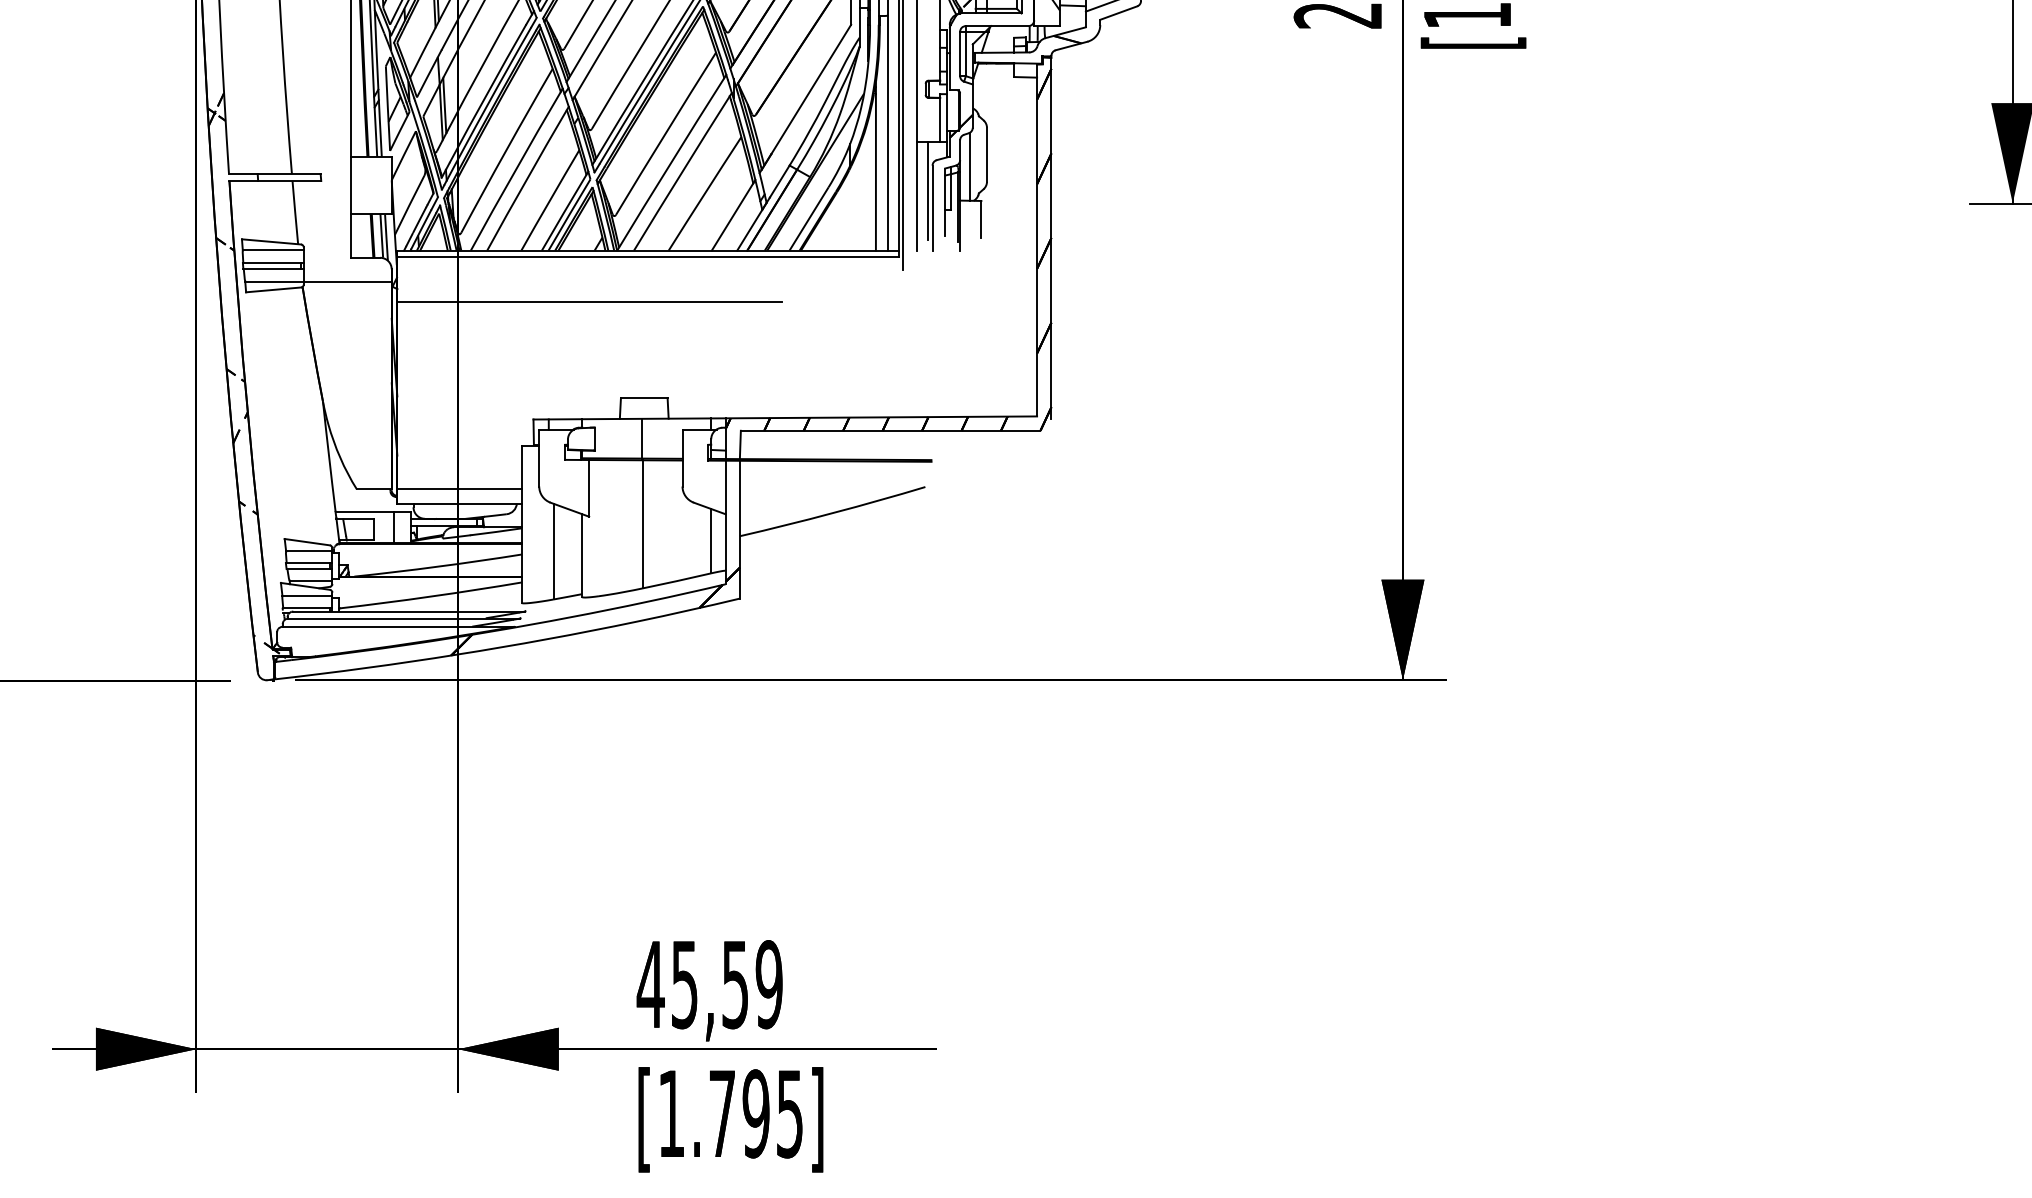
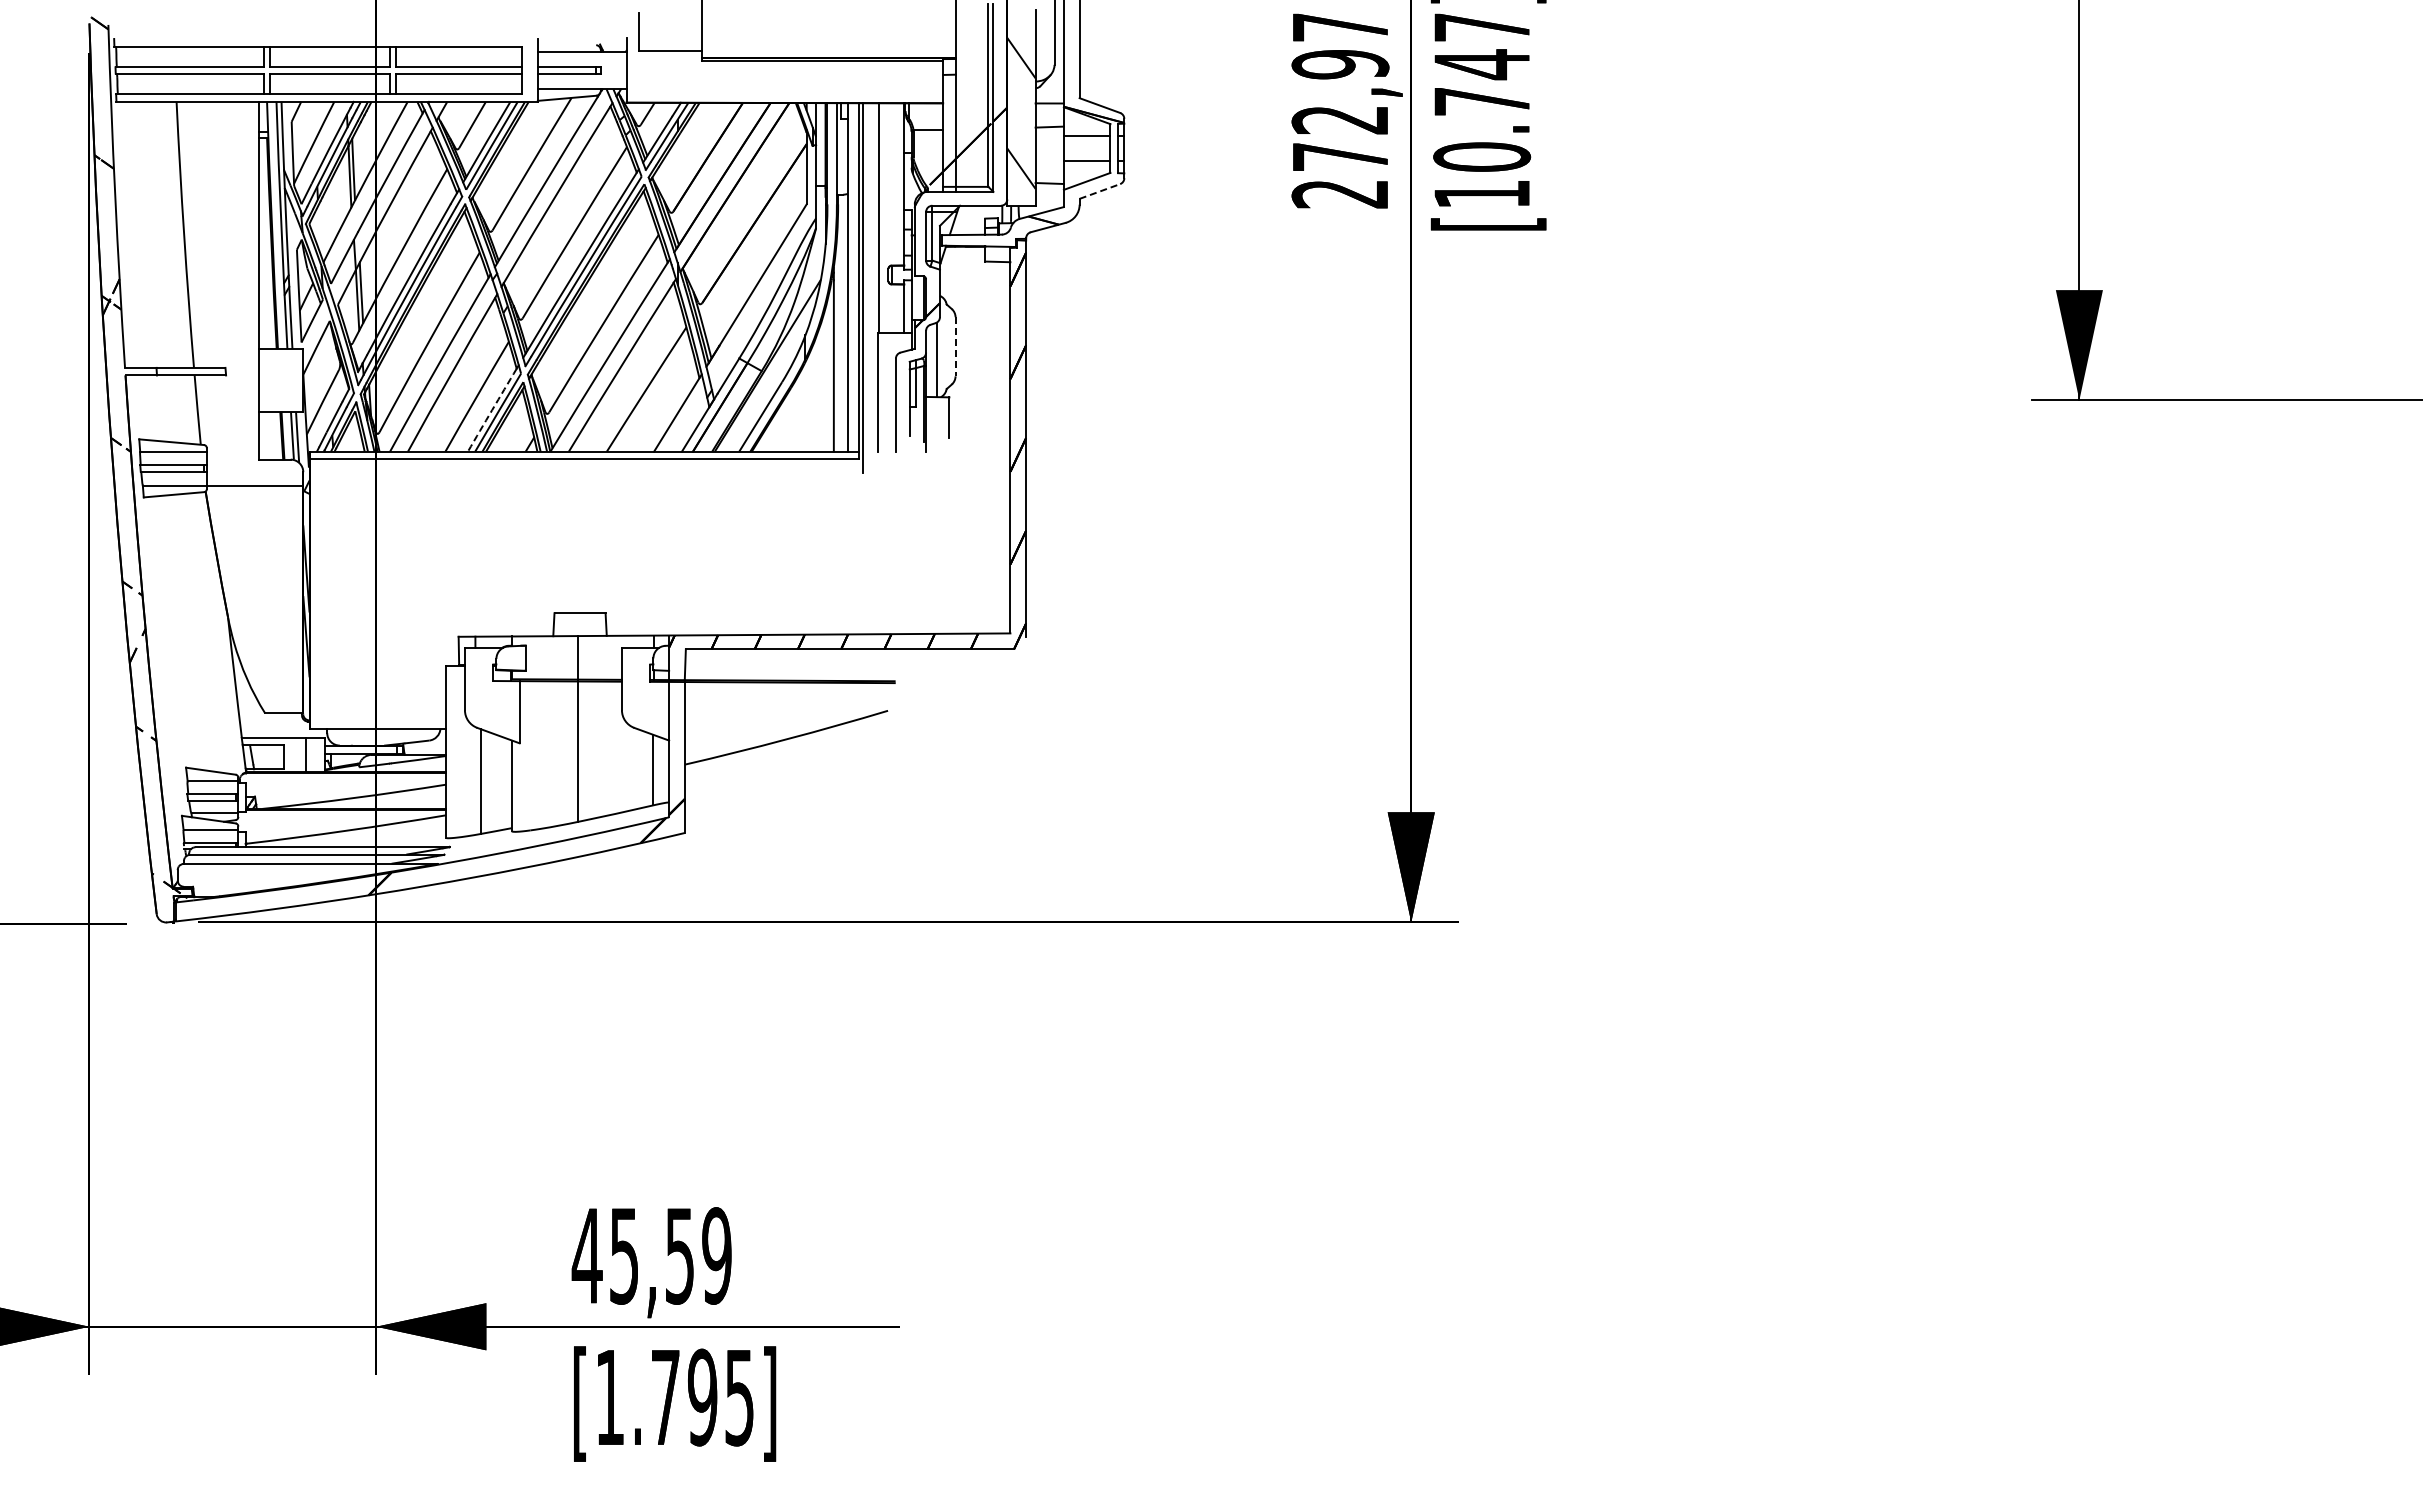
line: (1118, 13) -> (1099, 191), solid -> dashed
line: (986, 154) -> (955, 346), solid -> dashed
line: (927, 190) -> (890, 385), removed
arc: (564, 212) -> (492, 410), solid -> dashed
line: (589, 301) -> (520, 507), removed
line: (459, 489) -> (377, 713), removed

